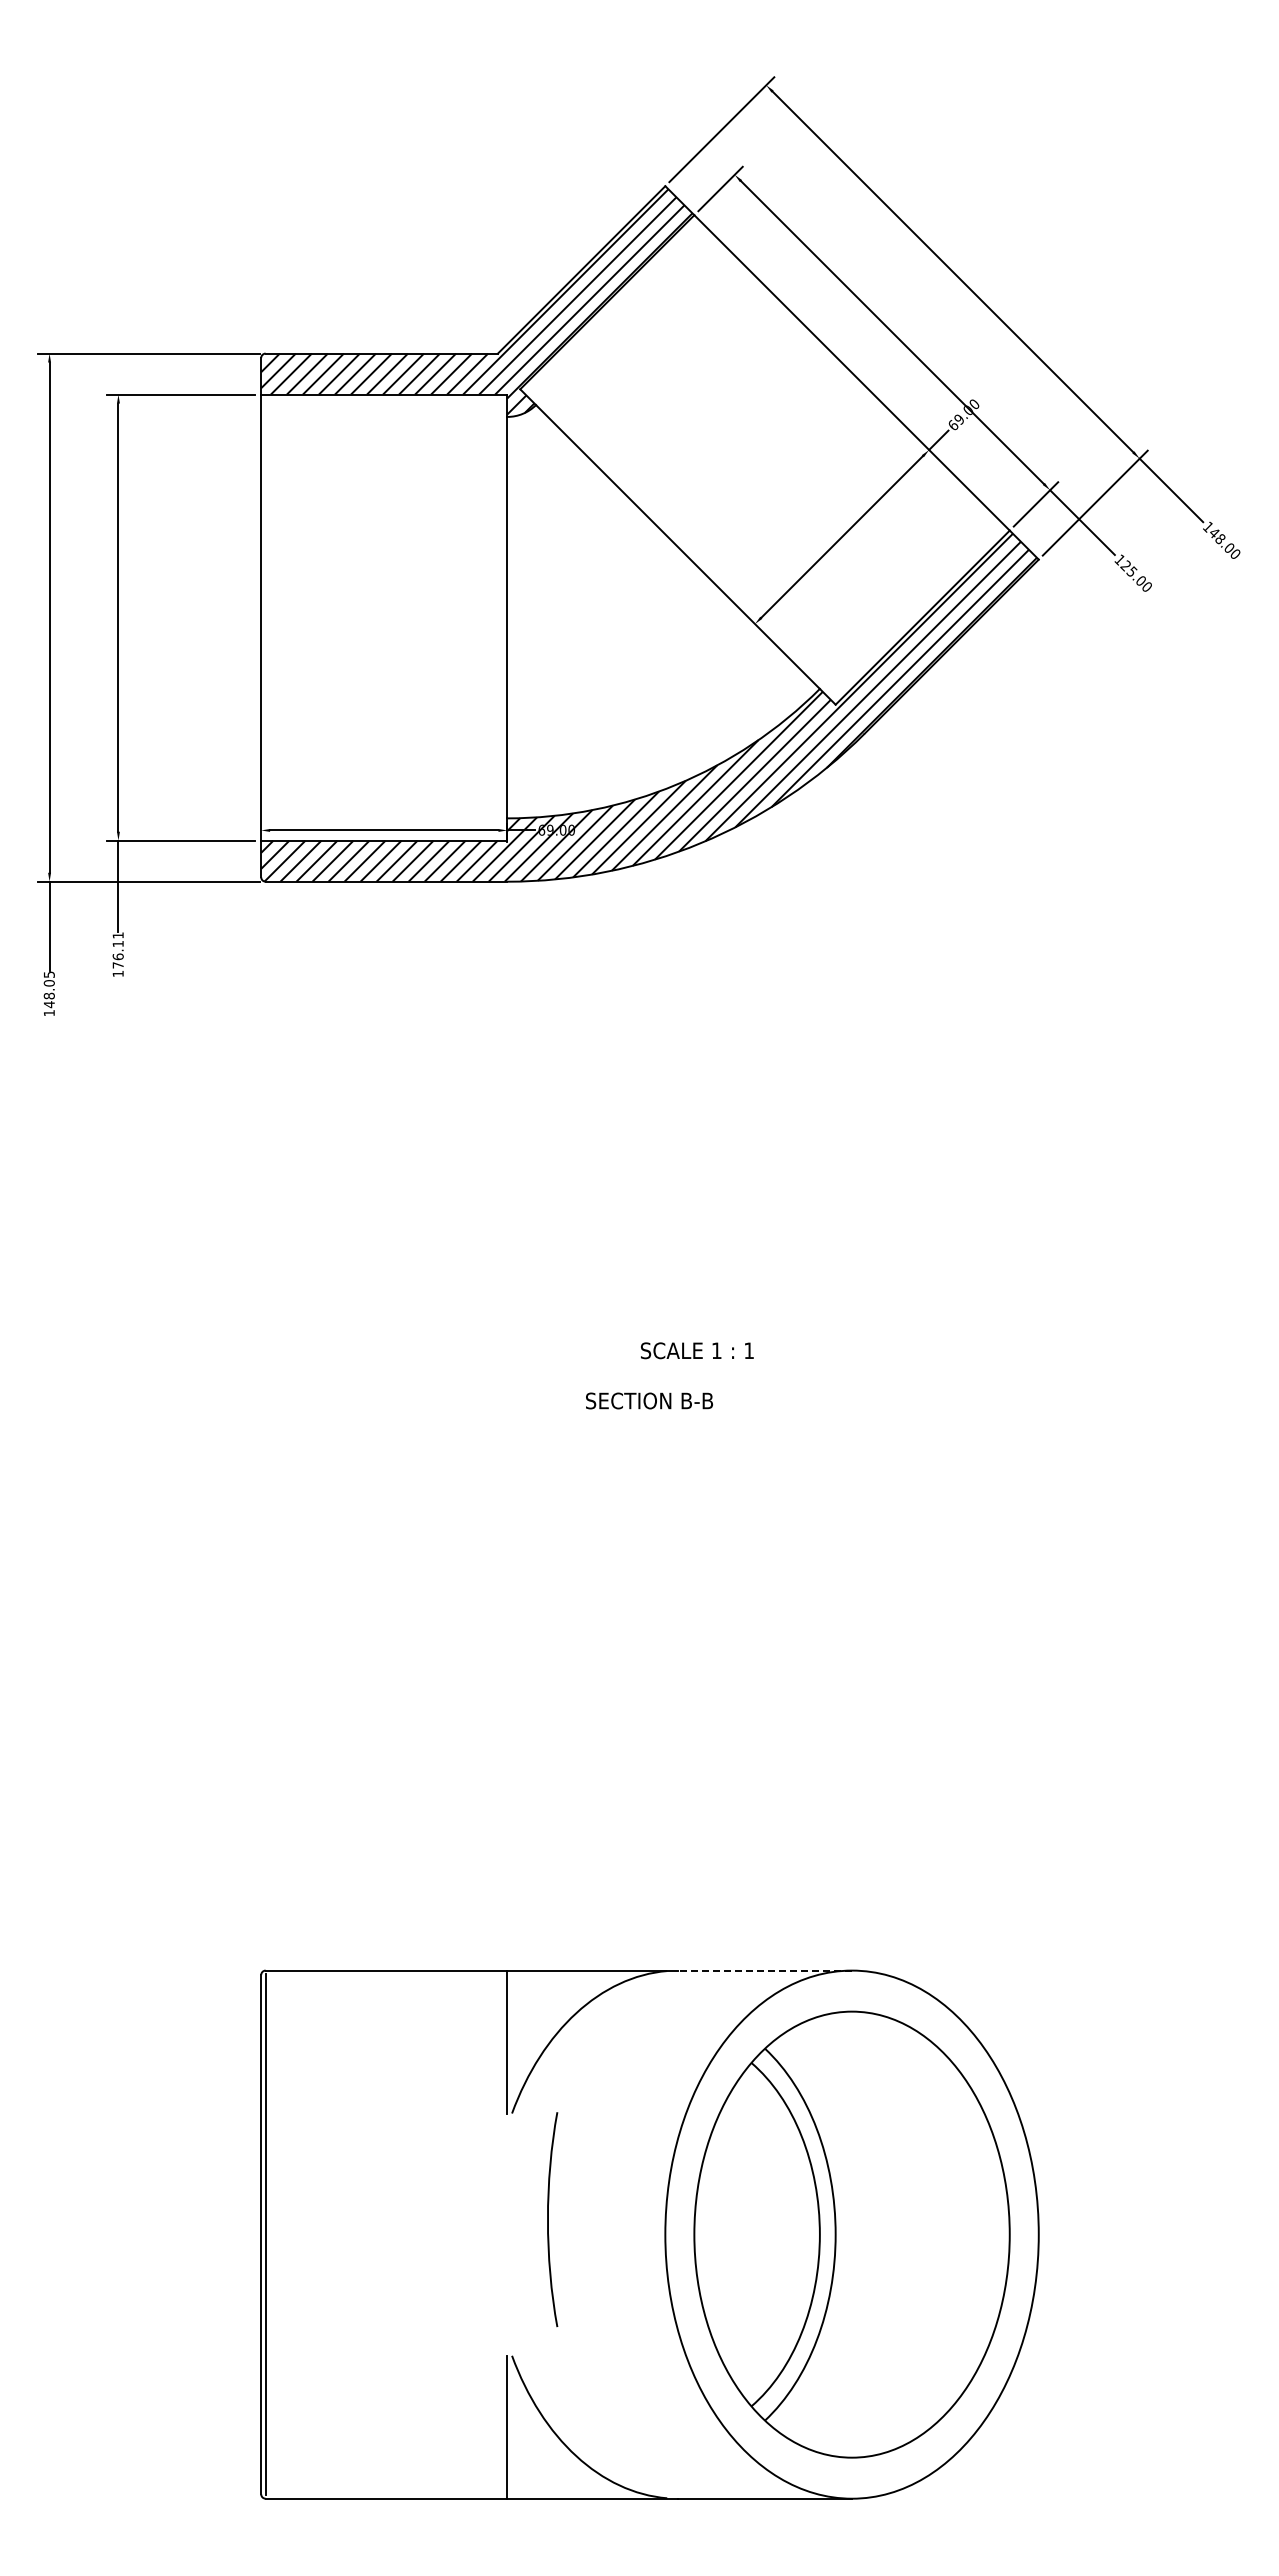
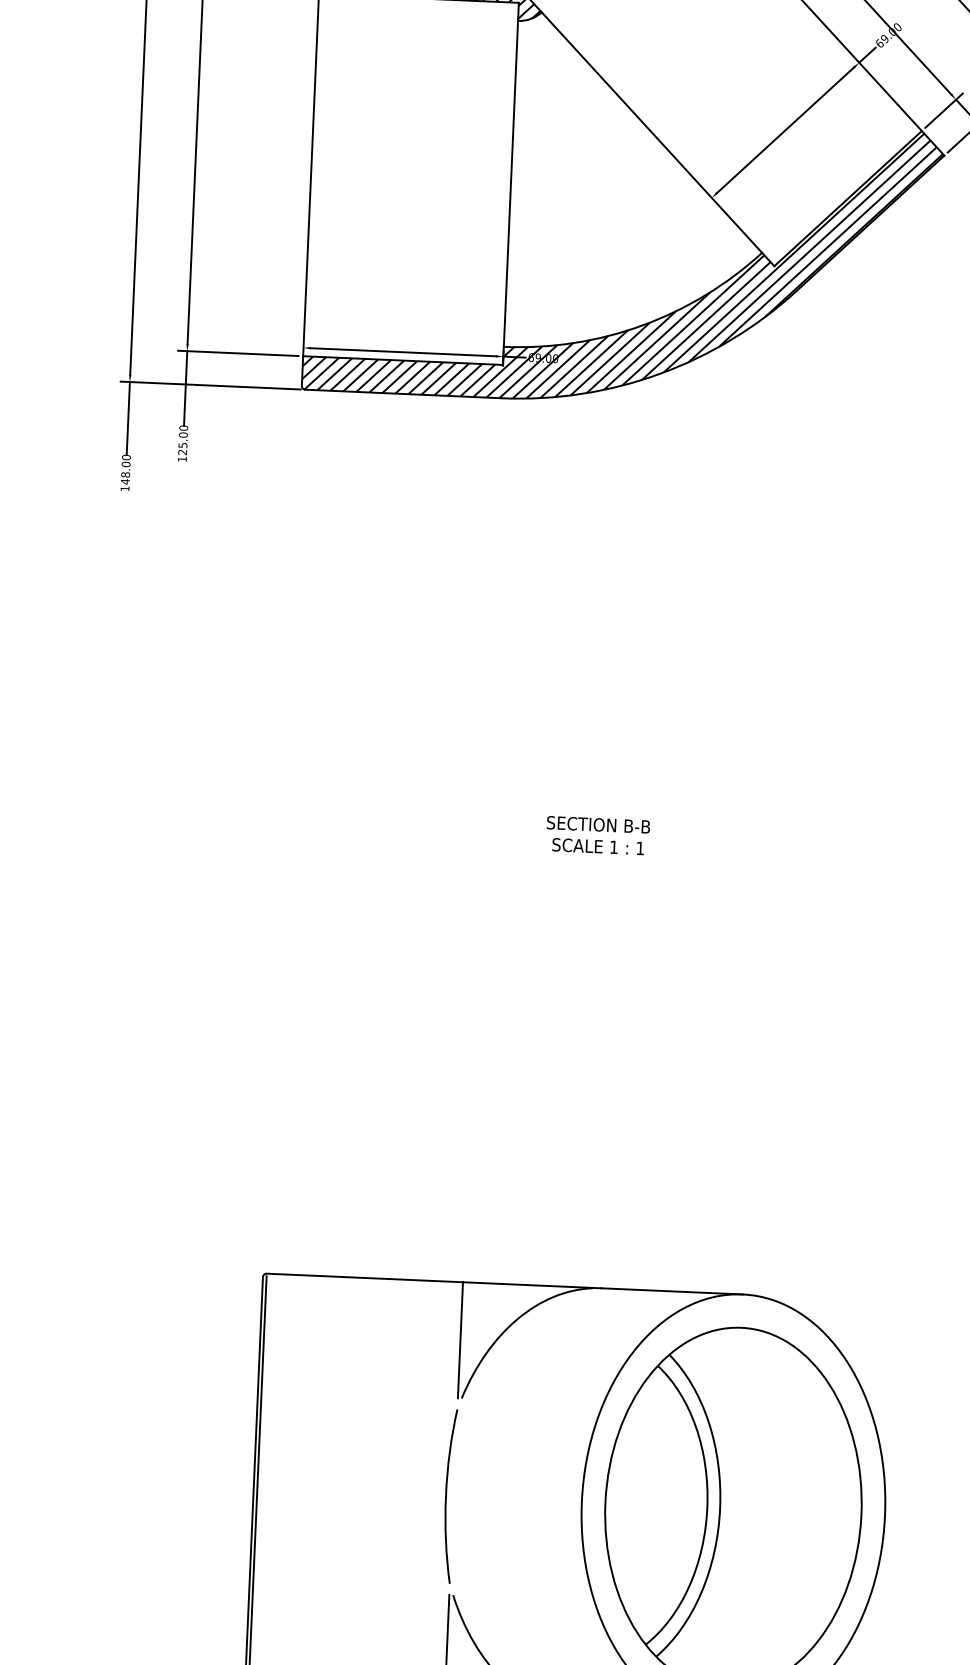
text: (117, 950) -> (182, 440), 176.11 -> 125.00
text: (48, 974) -> (125, 457), 148.05 -> 148.00
text: (697, 1350) -> (598, 846), moved
line: (764, 1970) -> (671, 1291), dashed -> solid
curve: (548, 2219) -> (446, 1496), moved

